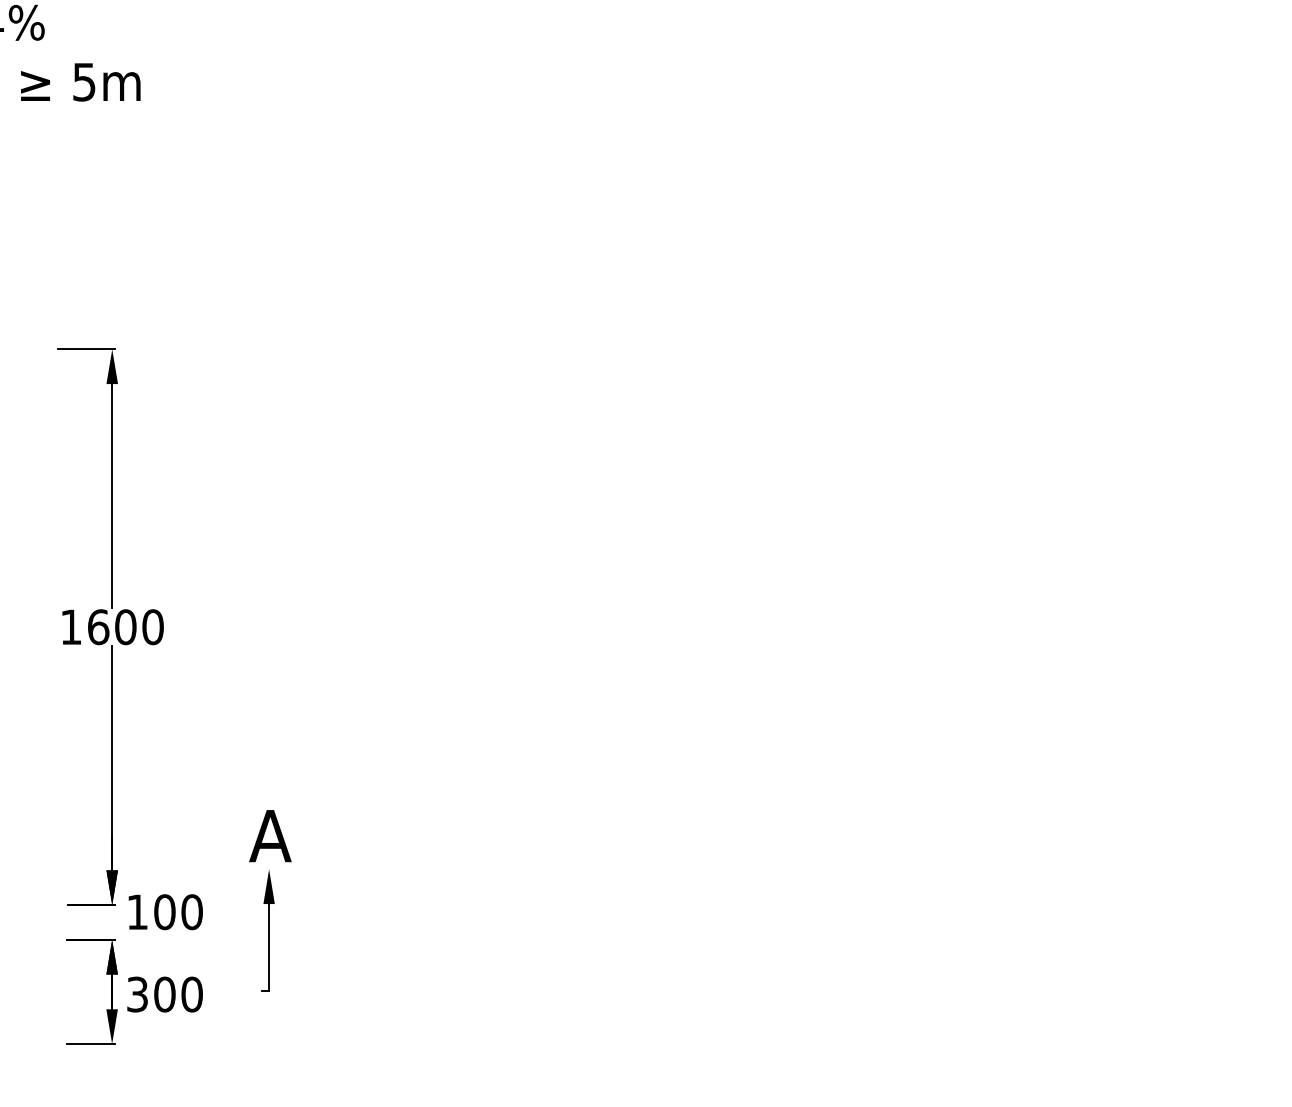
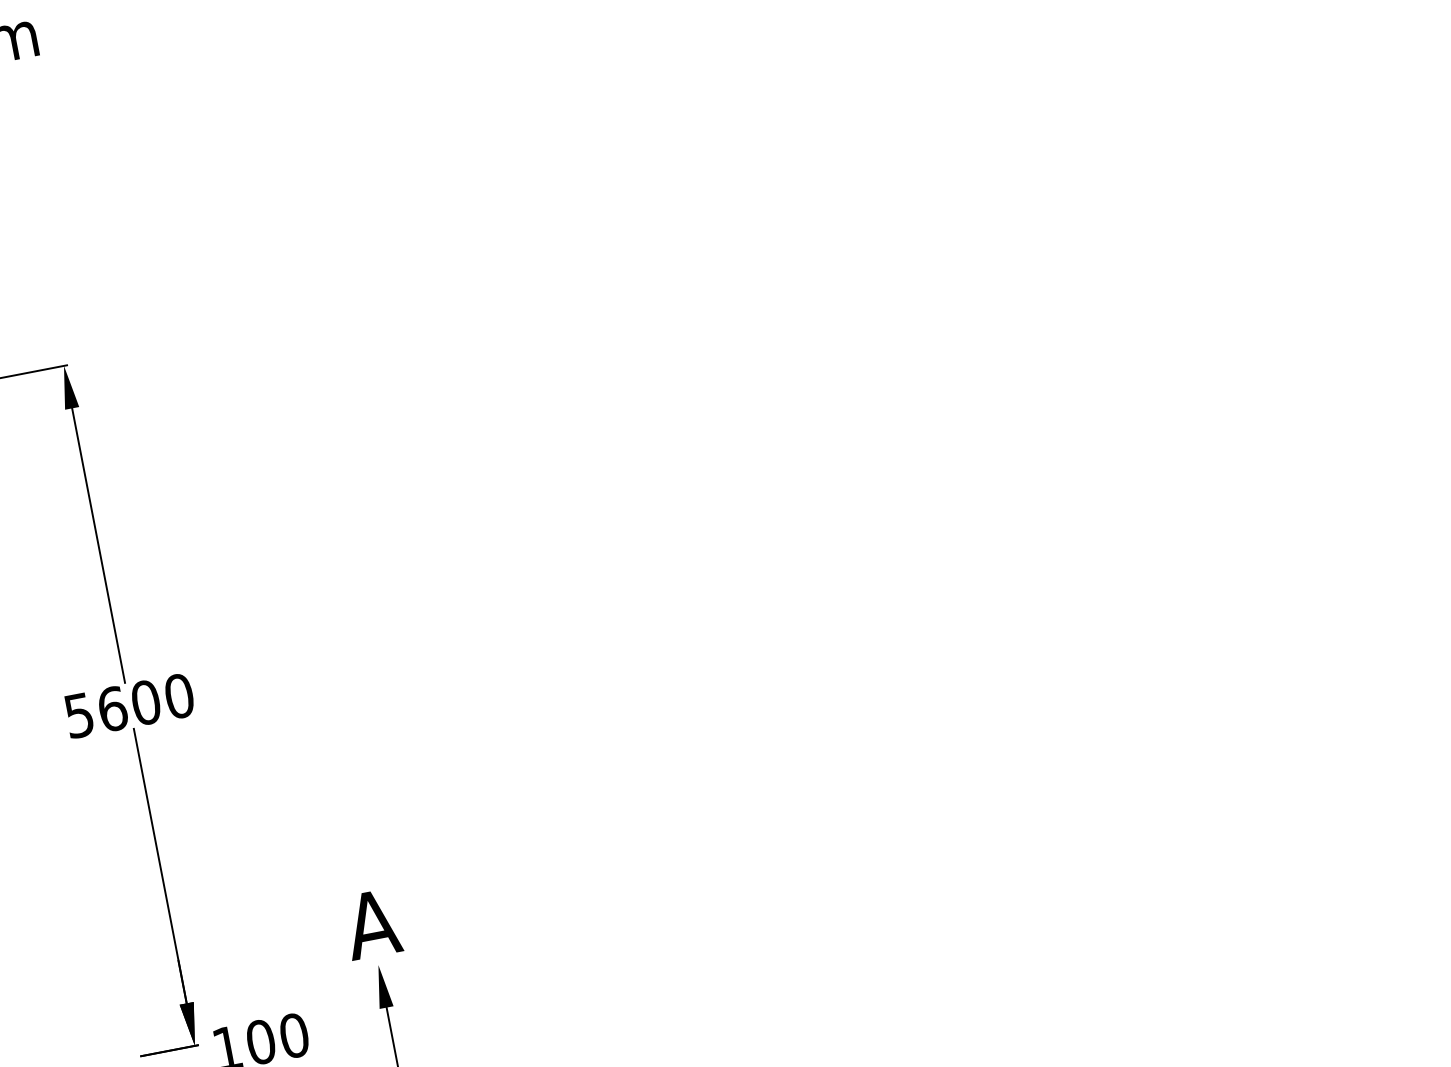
text: (71, 627) -> (79, 715), 1600 -> 5600

